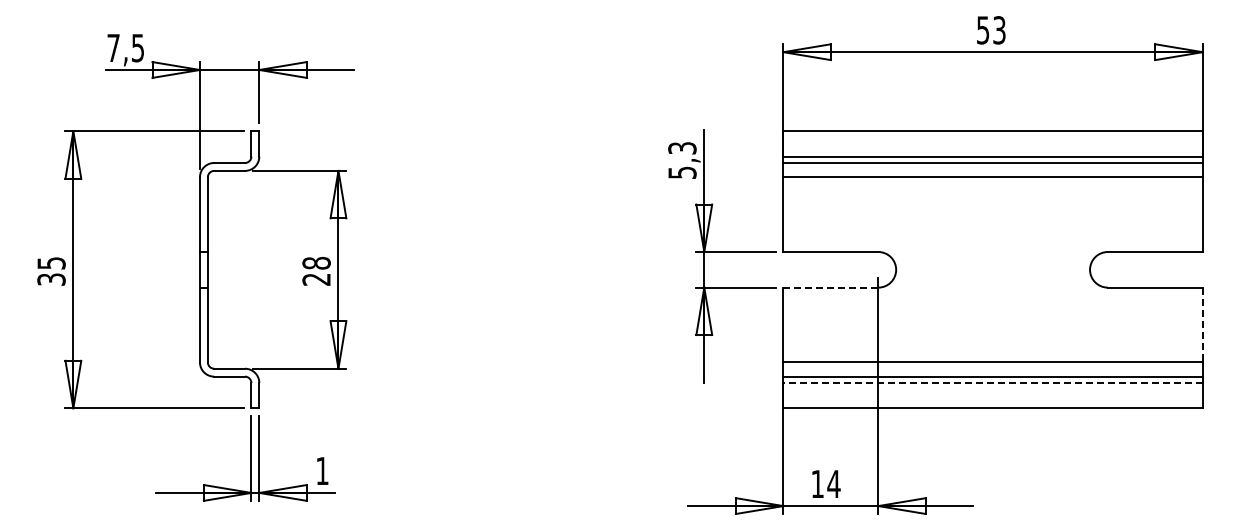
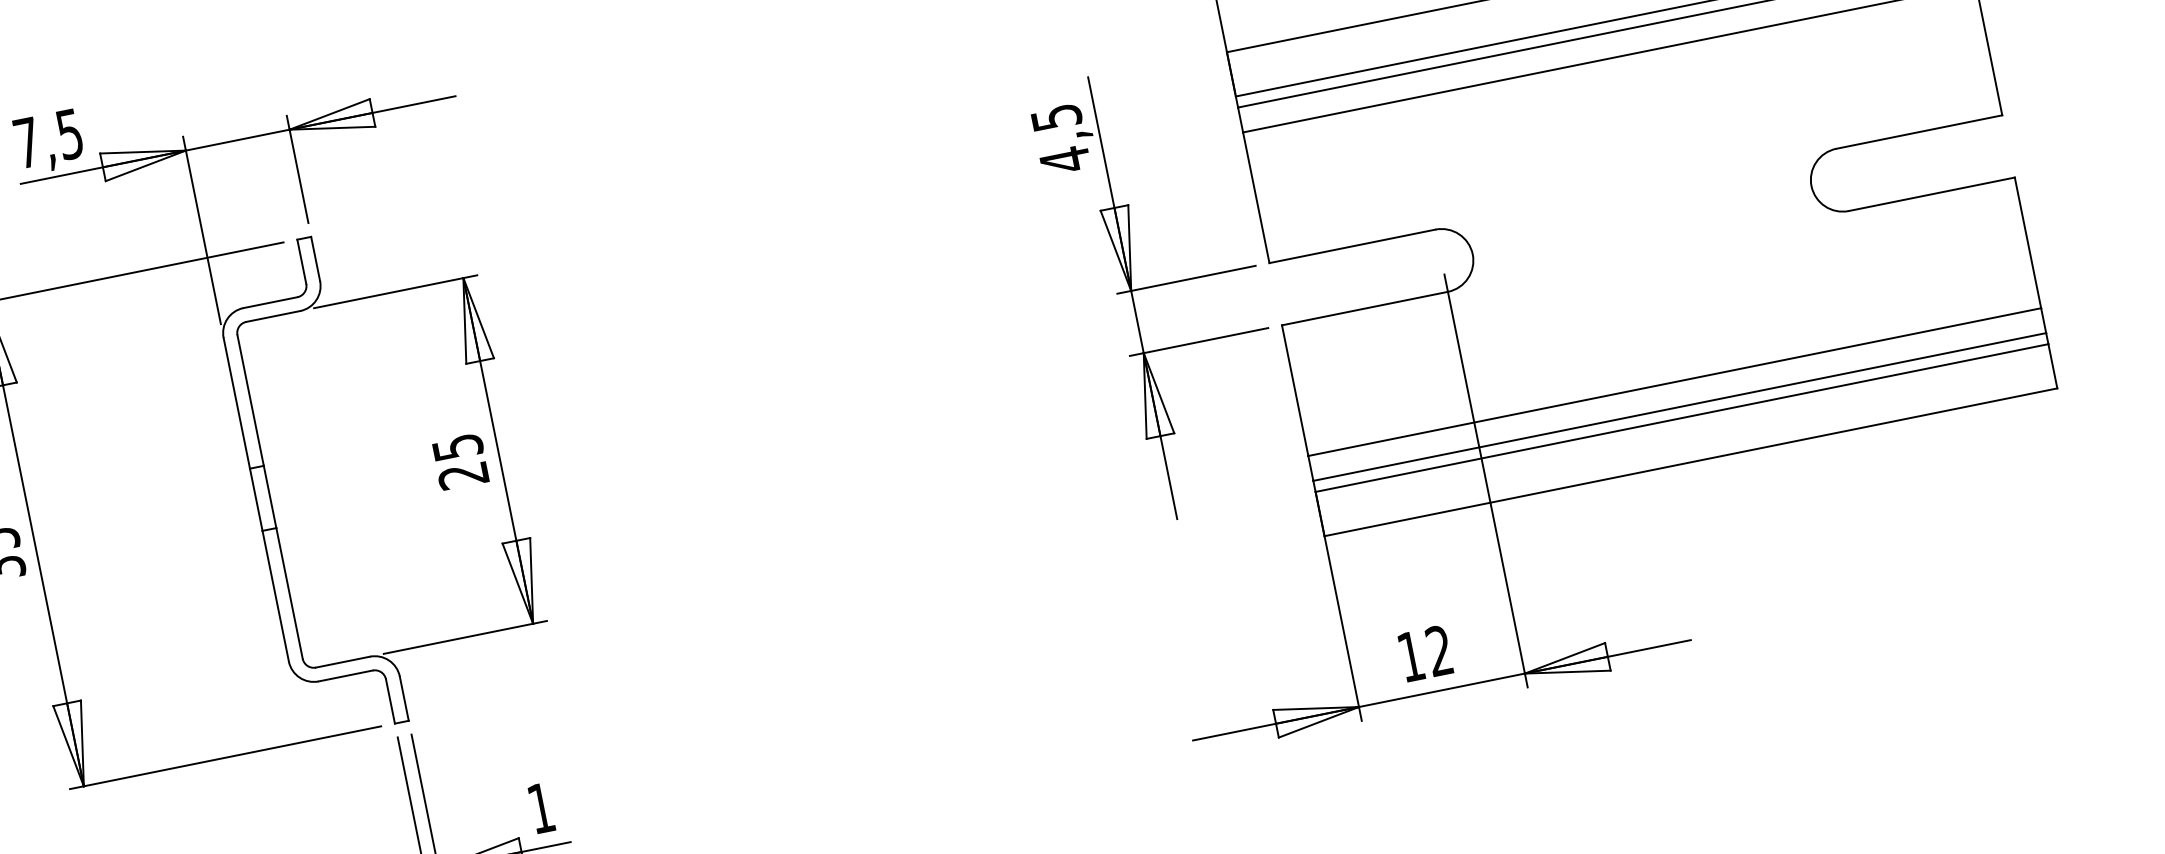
text: (682, 160) -> (1060, 138), 5,3 -> 4,5
text: (316, 262) -> (457, 445), 28 -> 25
line: (831, 287) -> (1365, 308), dashed -> solid
line: (1202, 325) -> (2027, 243), dashed -> solid
line: (993, 382) -> (1682, 417), dashed -> solid
text: (833, 483) -> (1438, 649), 14 -> 12

